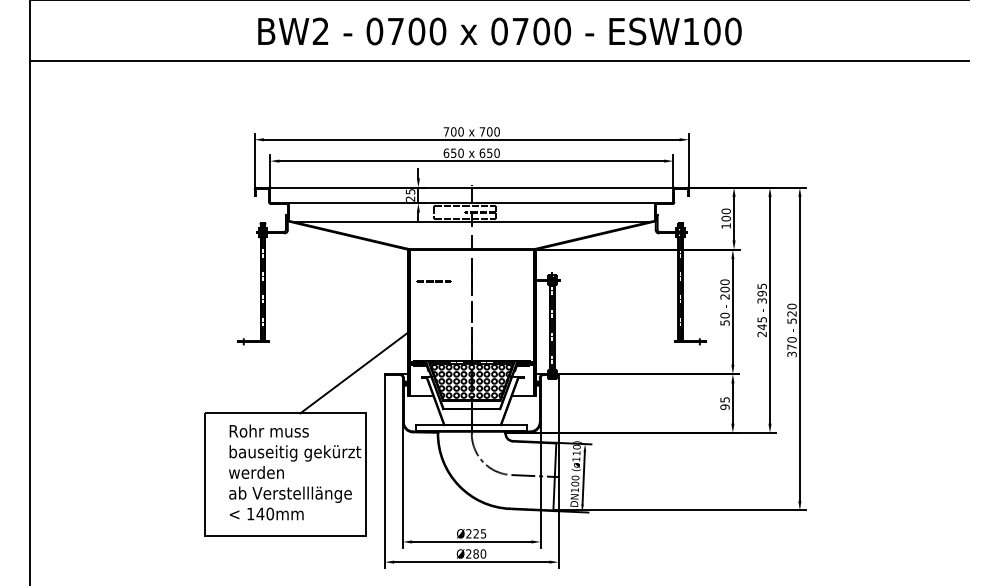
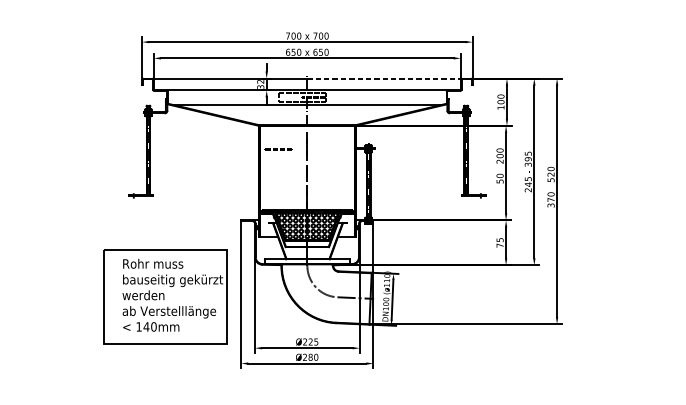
line: (579, 187) -> (389, 78), solid -> dashed
text: (410, 195) -> (260, 84), 25 -> 32
line: (354, 372) -> (218, 219), removed
text: (724, 407) -> (499, 245), 95 -> 75

